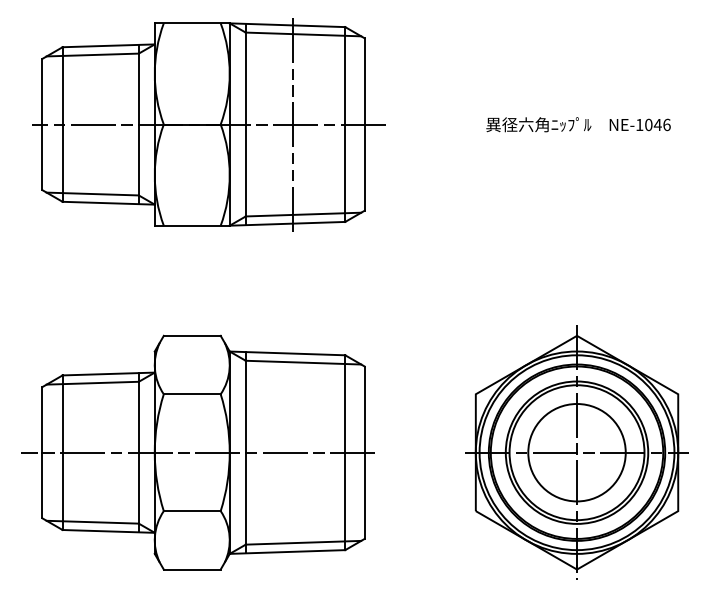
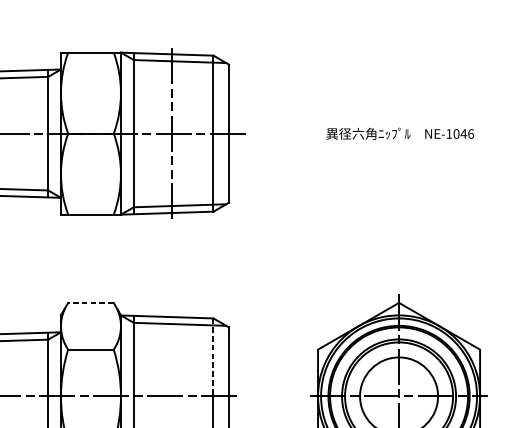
line: (191, 335) -> (90, 302), solid -> dashed
line: (345, 404) -> (213, 357), solid -> dashed

